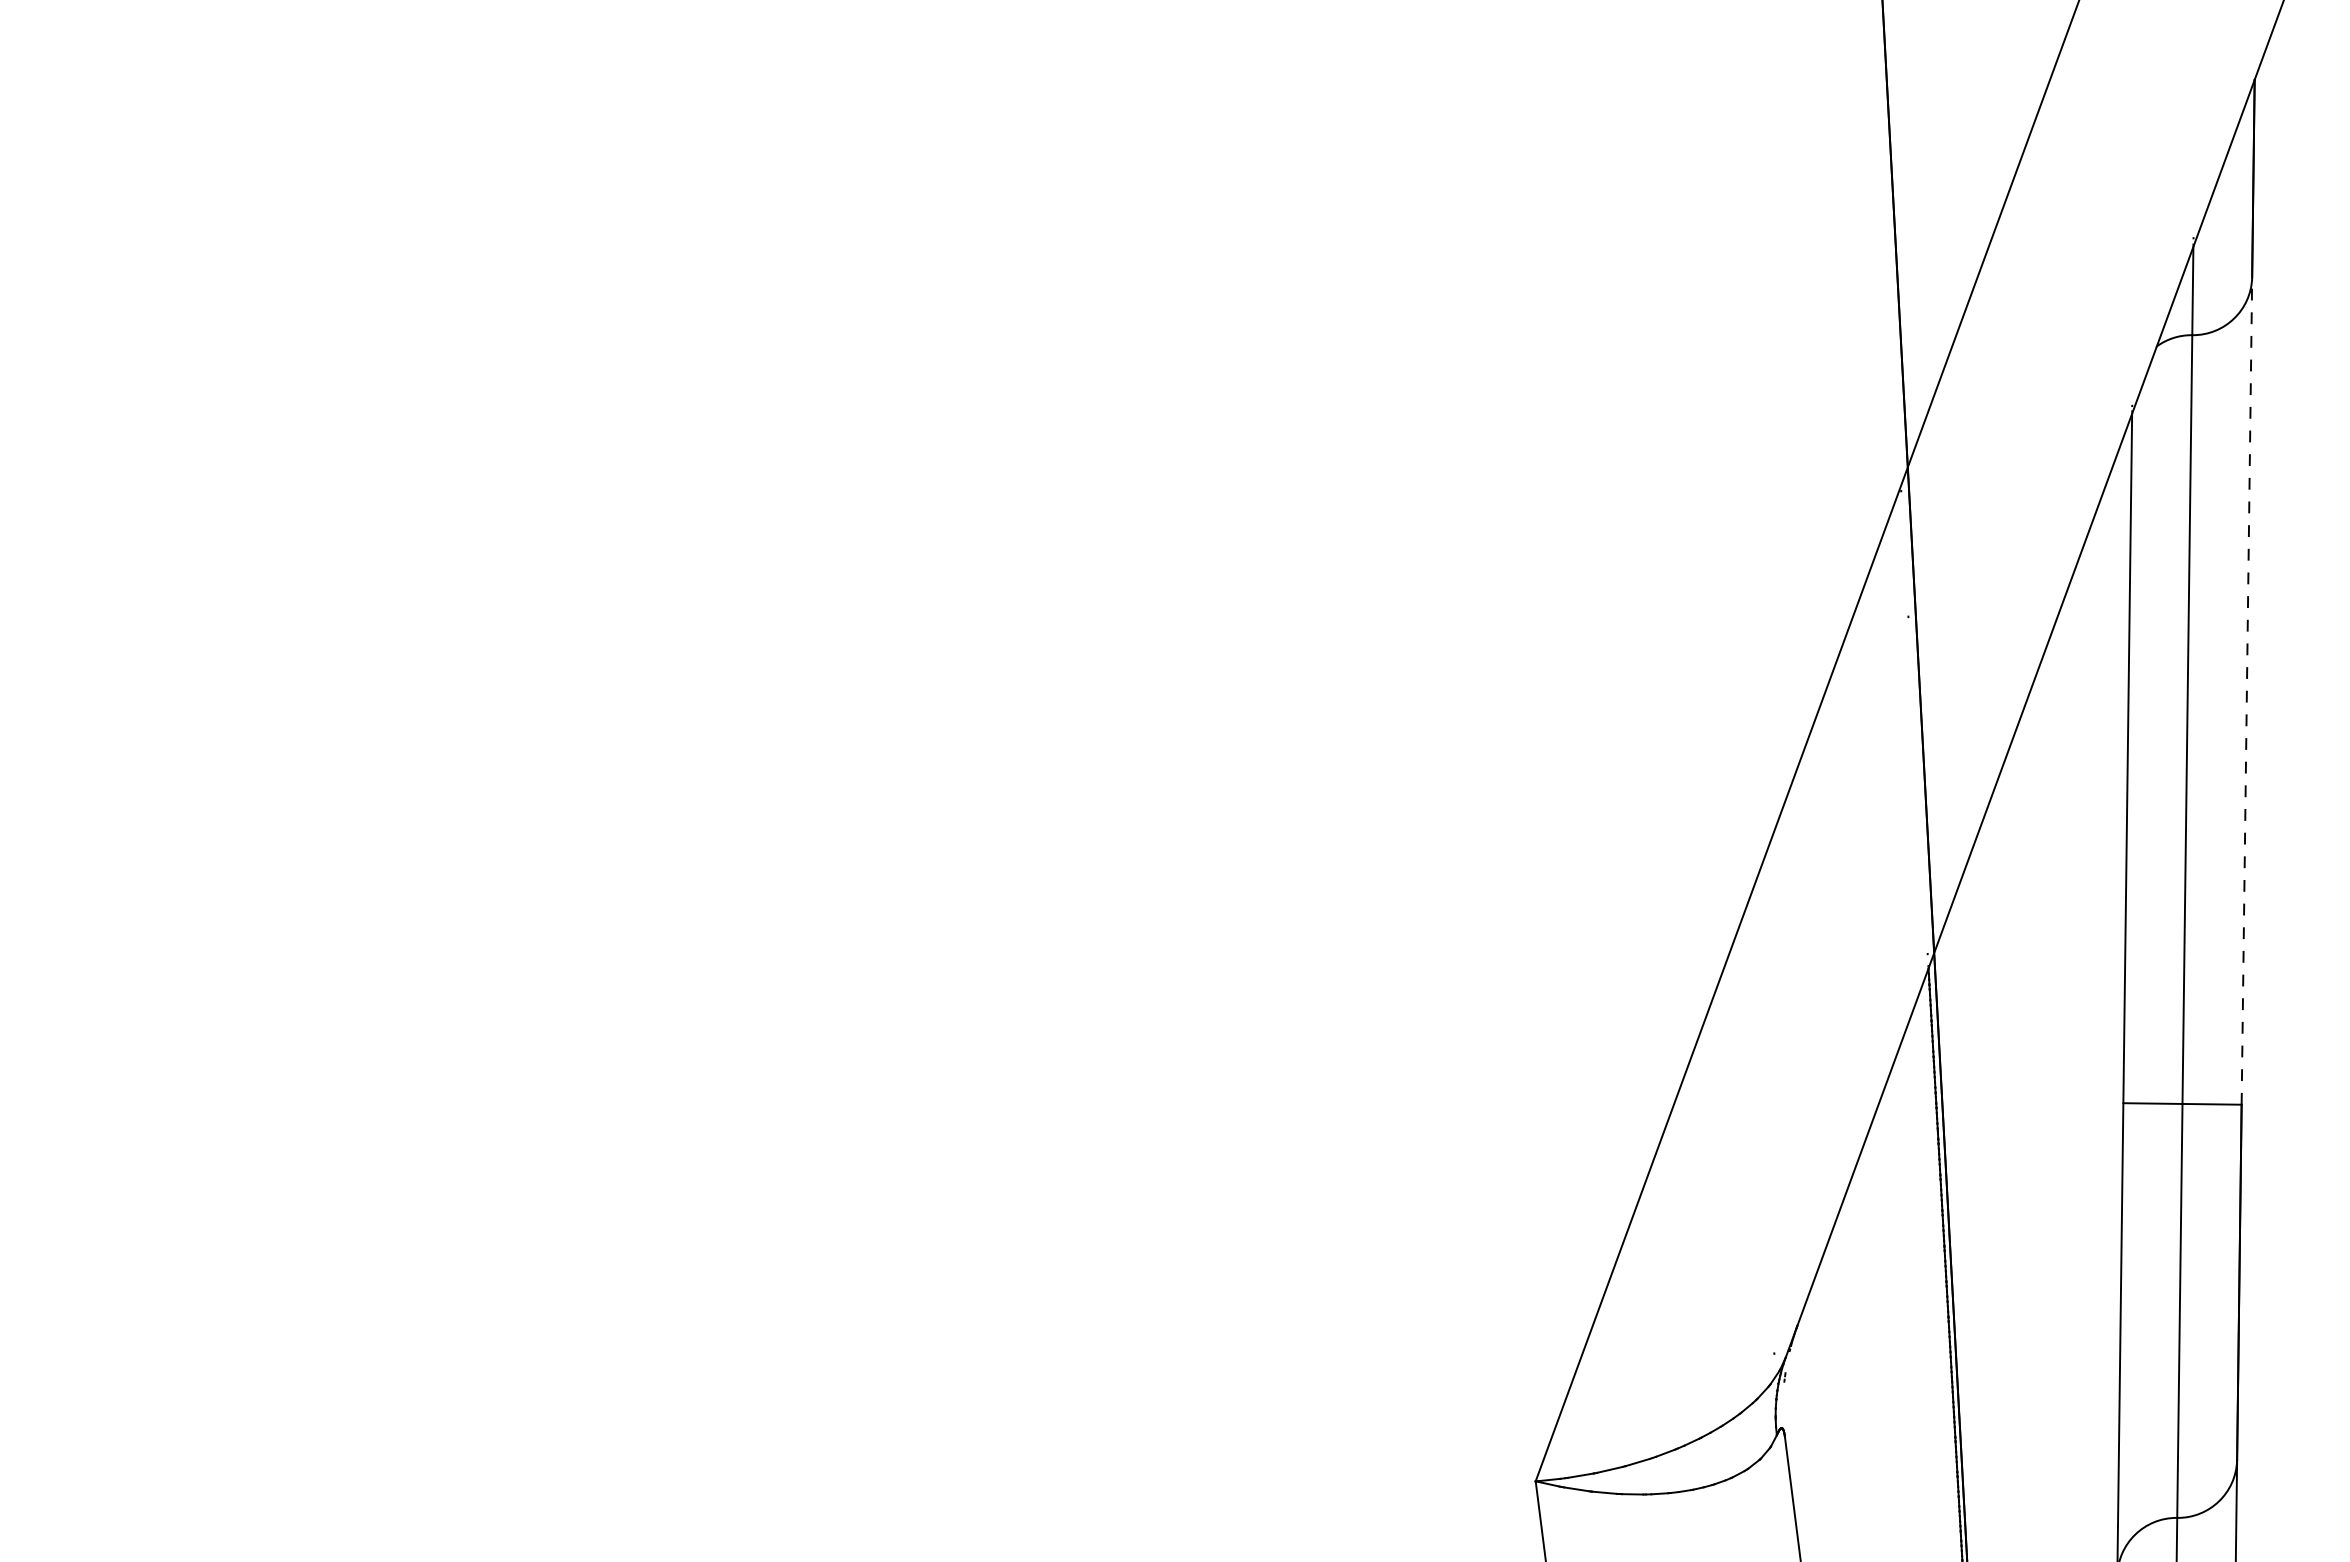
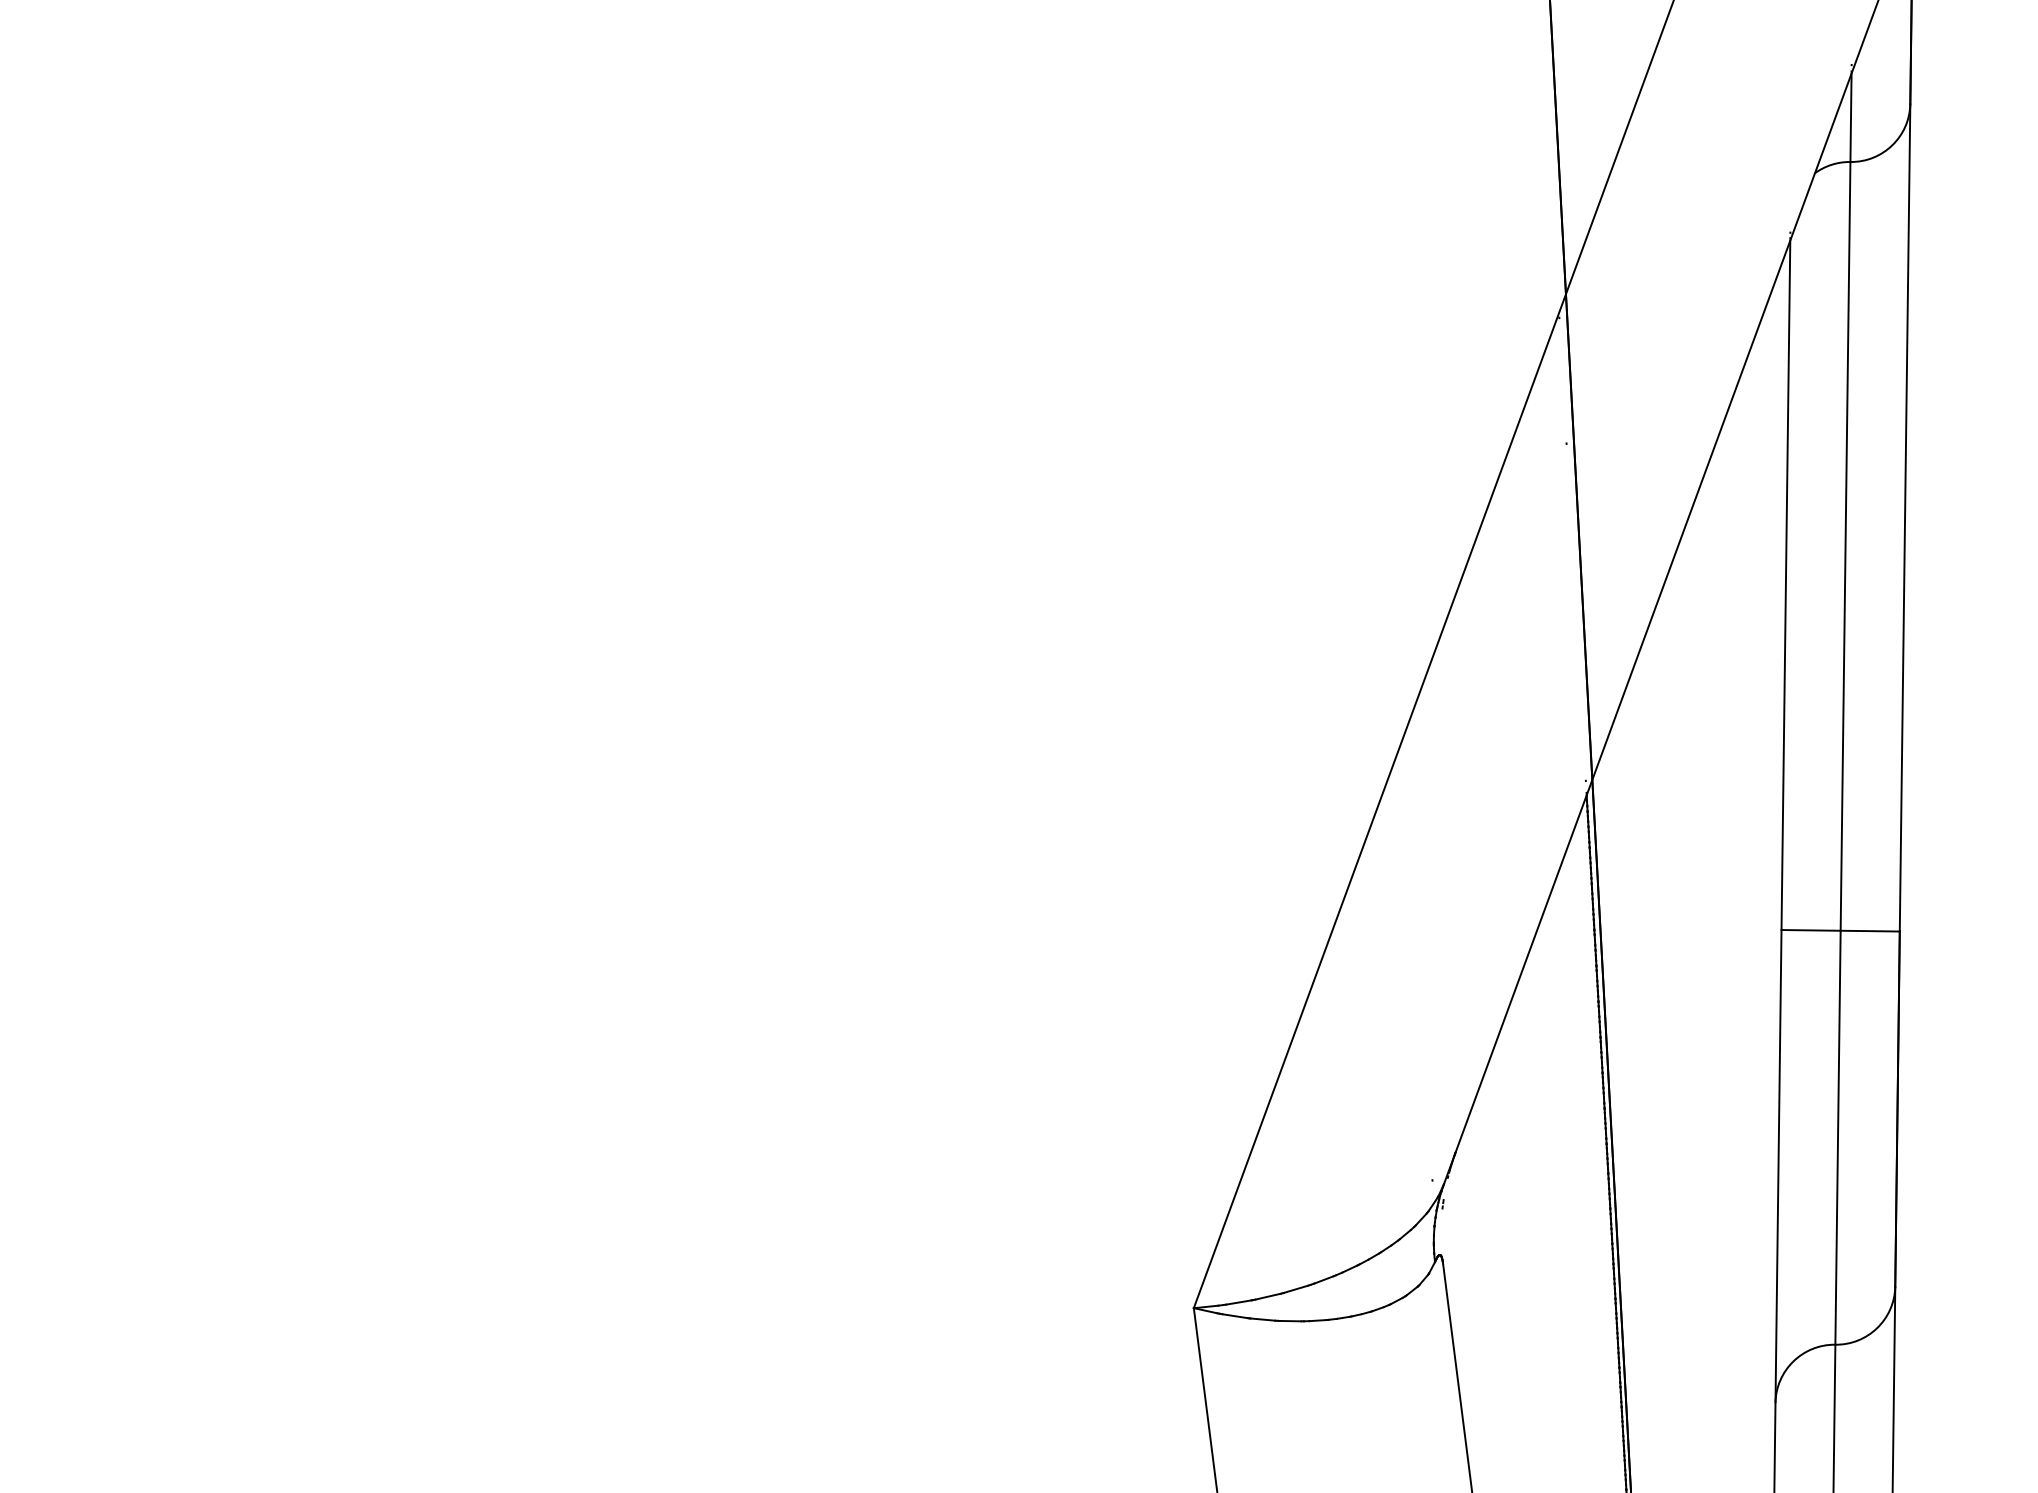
line: (2246, 691) -> (1904, 518), dashed -> solid

